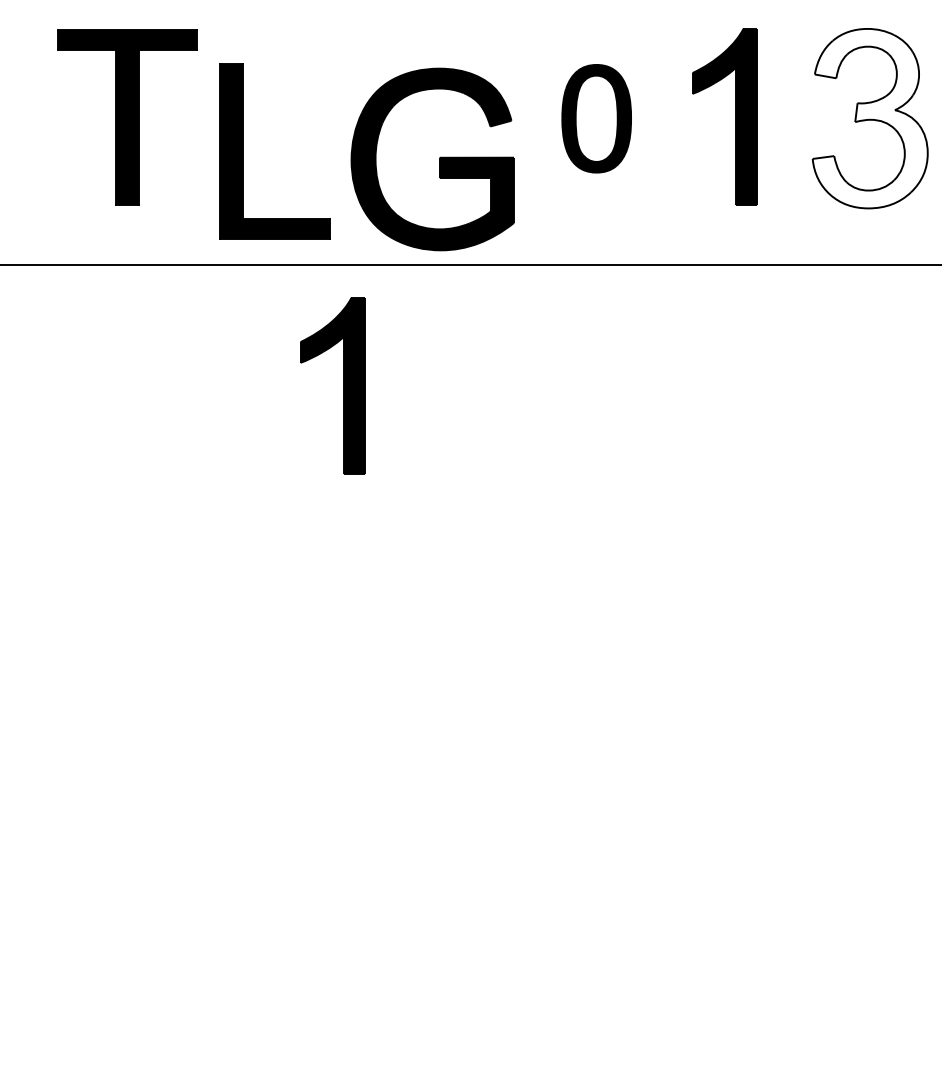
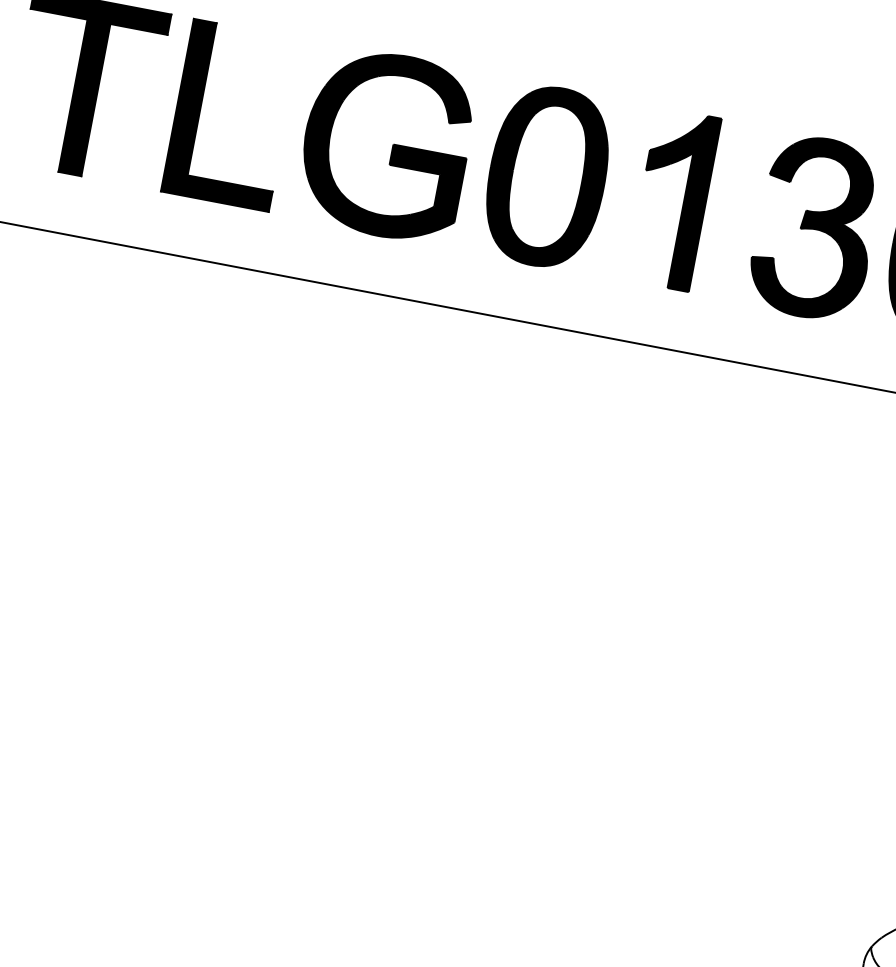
part: (596, 118) -> (547, 176), size x1.67
fill: (869, 118) -> (815, 227), added
part: (243, 151) -> (200, 109), moved
part: (439, 159) -> (393, 146), moved
part: (343, 385) -> (248, 391), removed

